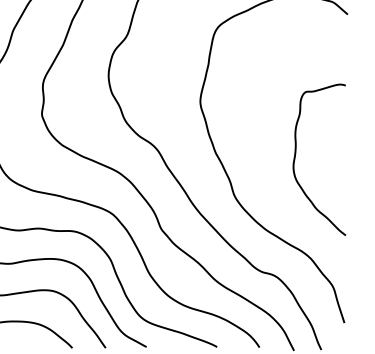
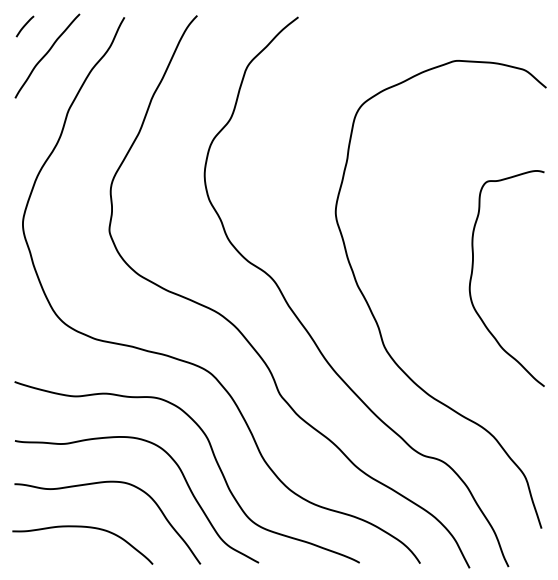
curve: (296, 154) -> (473, 270), moved

